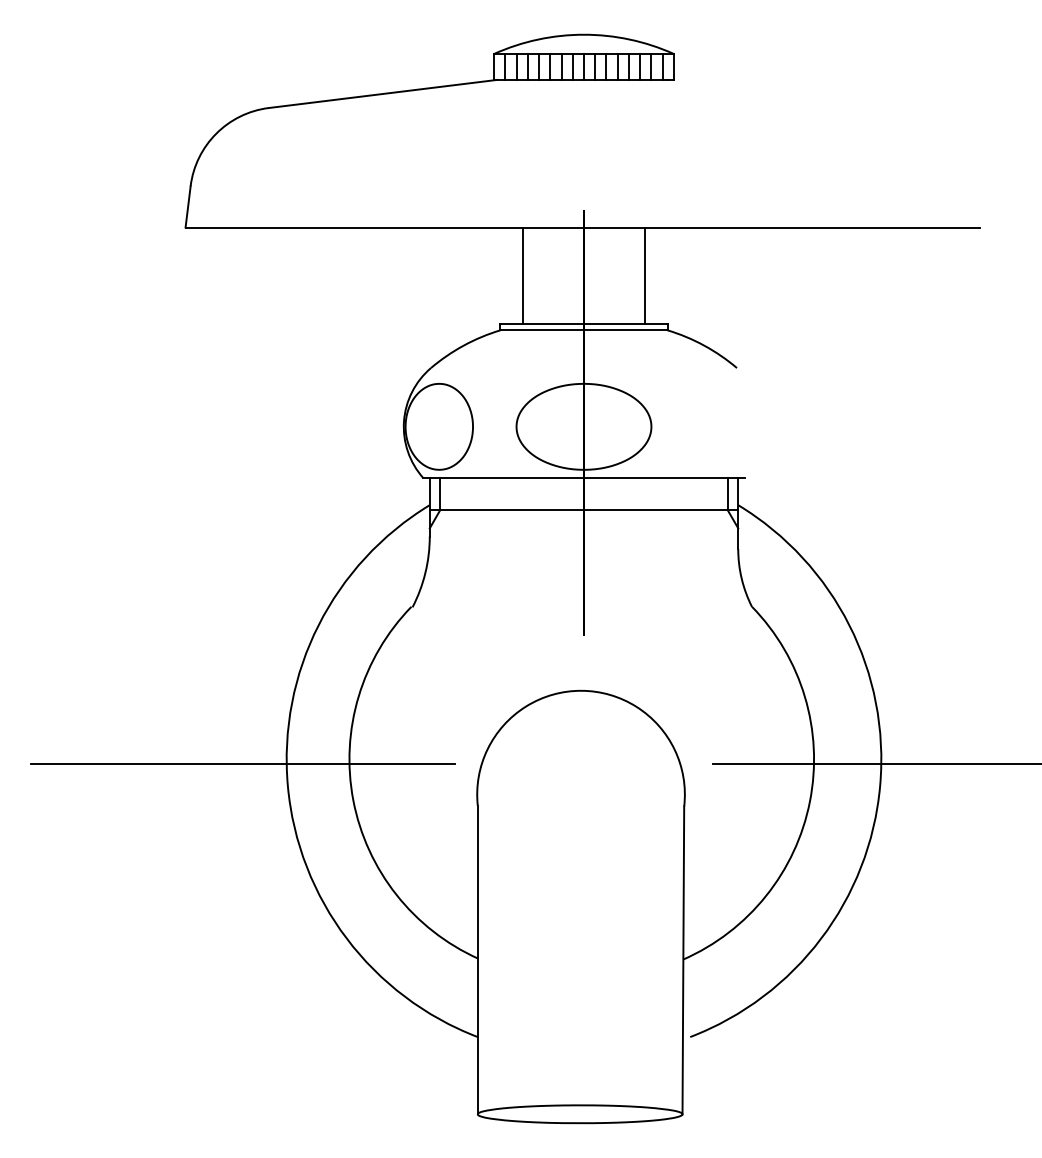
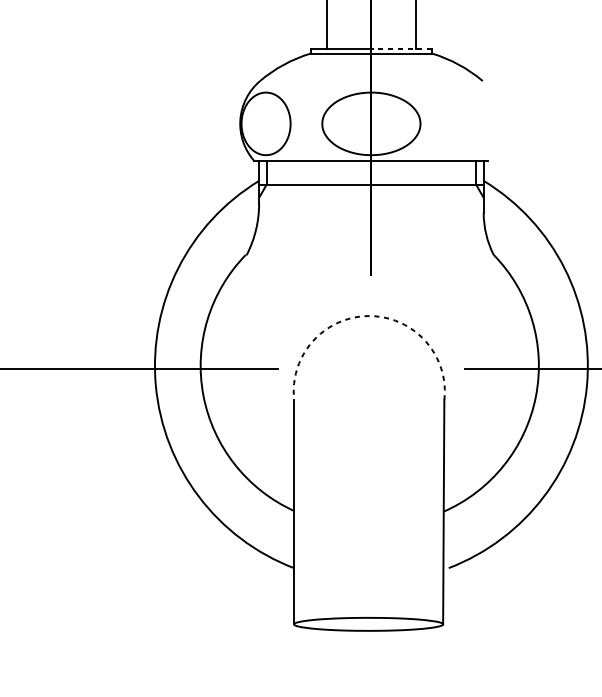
line: (625, 323) -> (401, 48), solid -> dashed
arc: (581, 690) -> (369, 315), solid -> dashed

